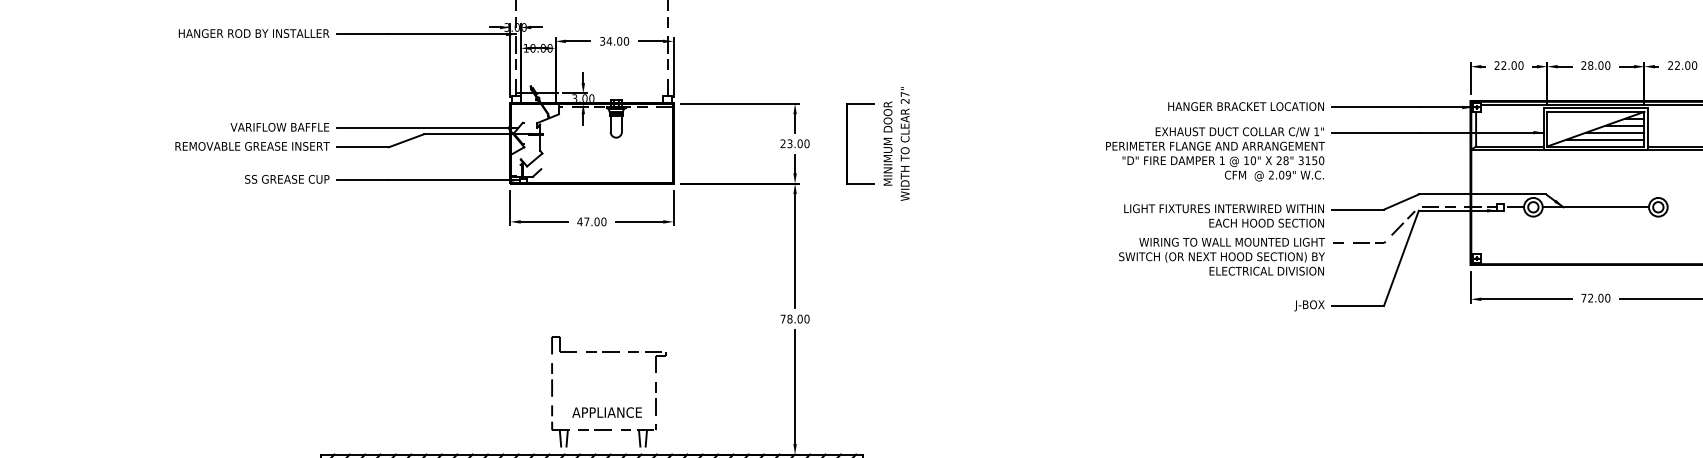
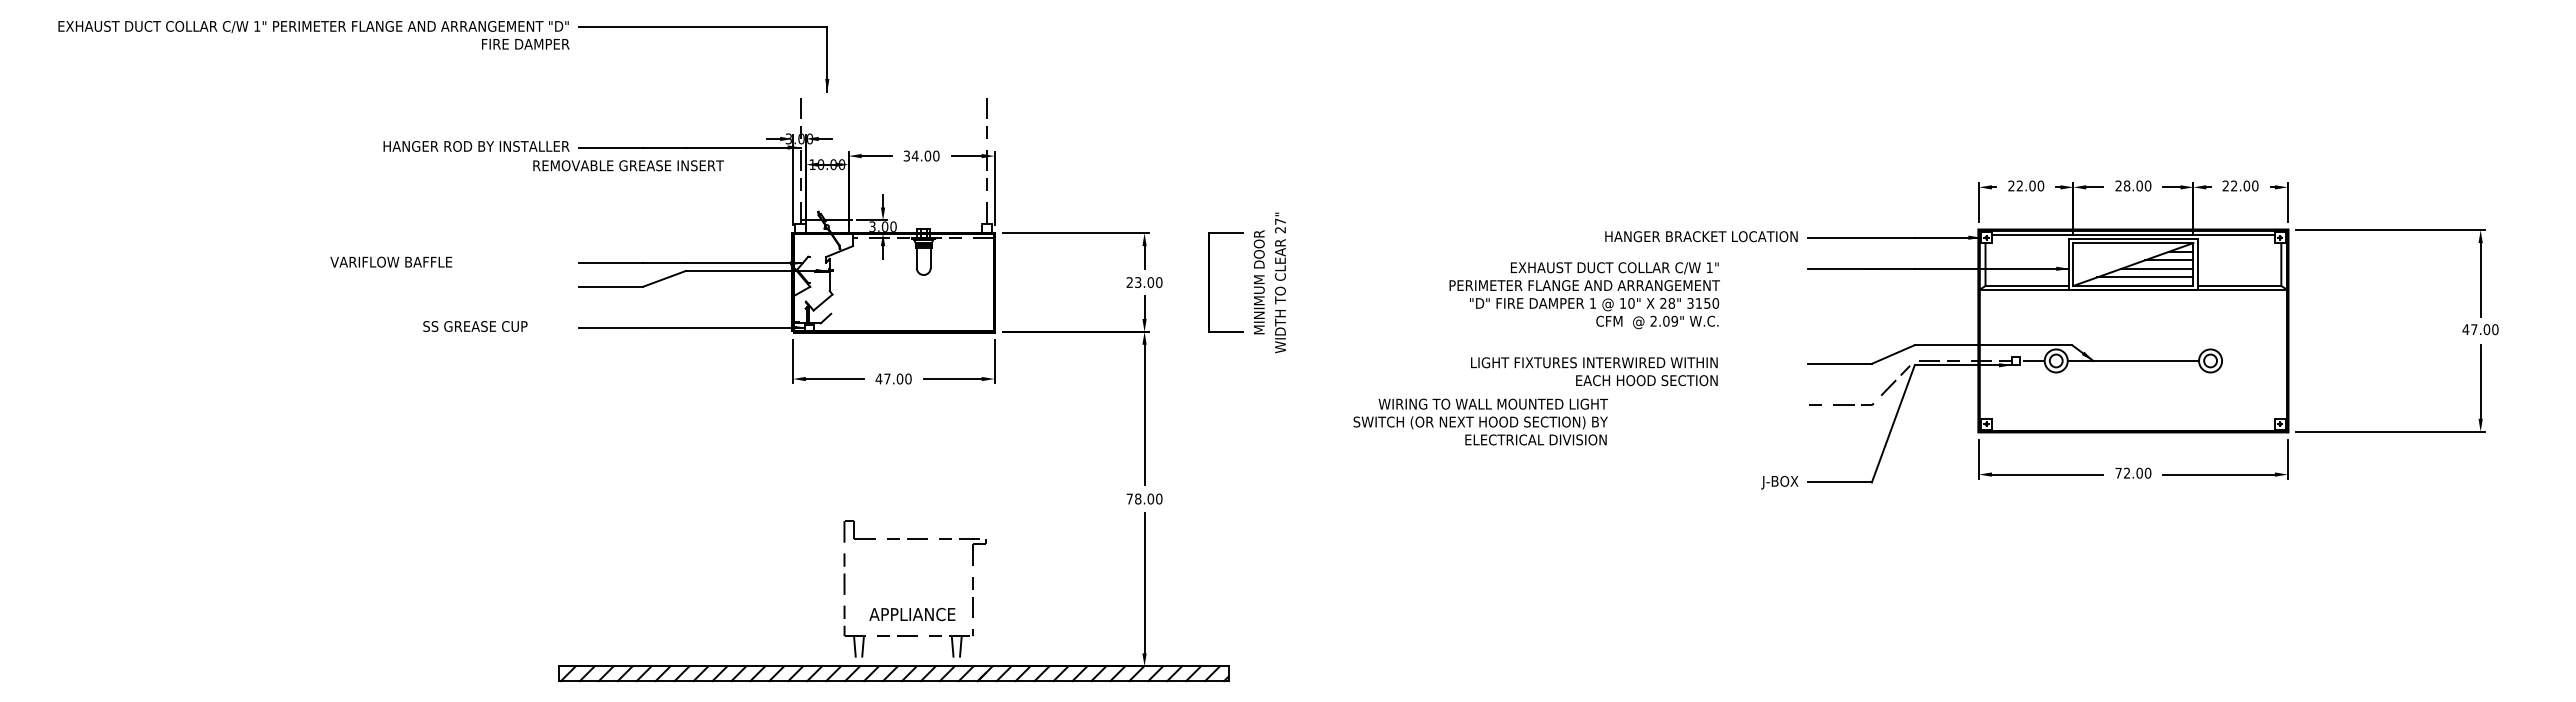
text: (280, 126) -> (391, 261), moved
text: (252, 146) -> (628, 165), moved
text: (1215, 154) -> (1584, 295), moved
text: (287, 179) -> (475, 326), moved
text: (1224, 215) -> (1594, 371), moved
text: (1221, 256) -> (1480, 421), moved

